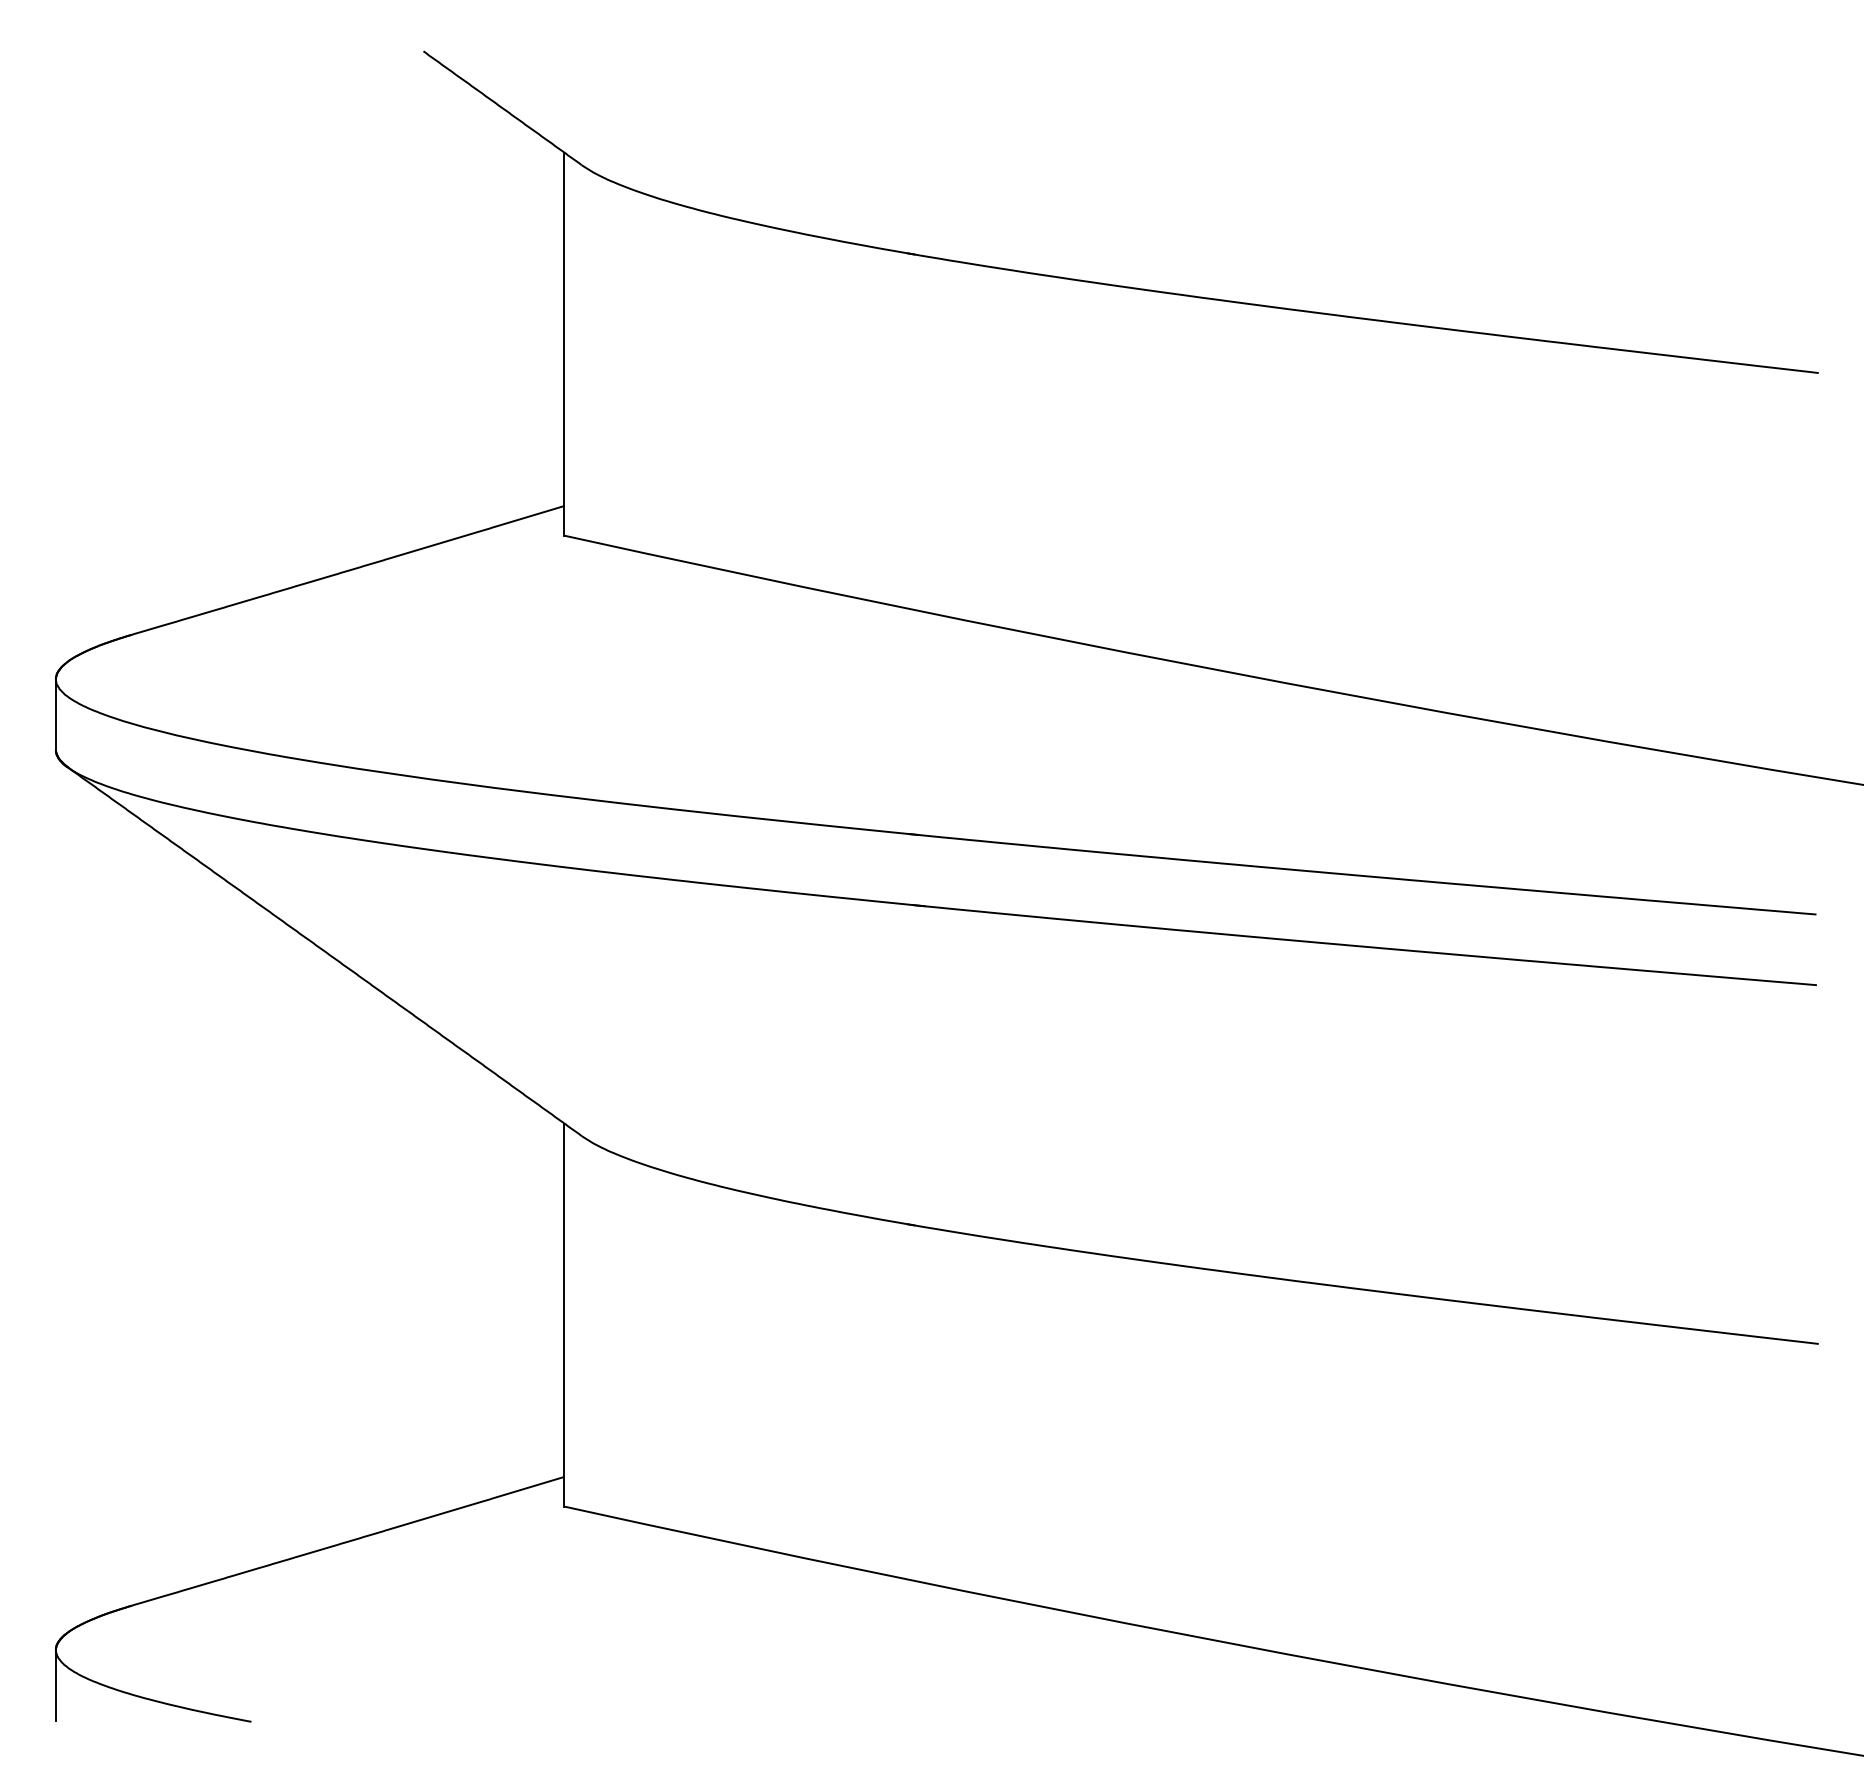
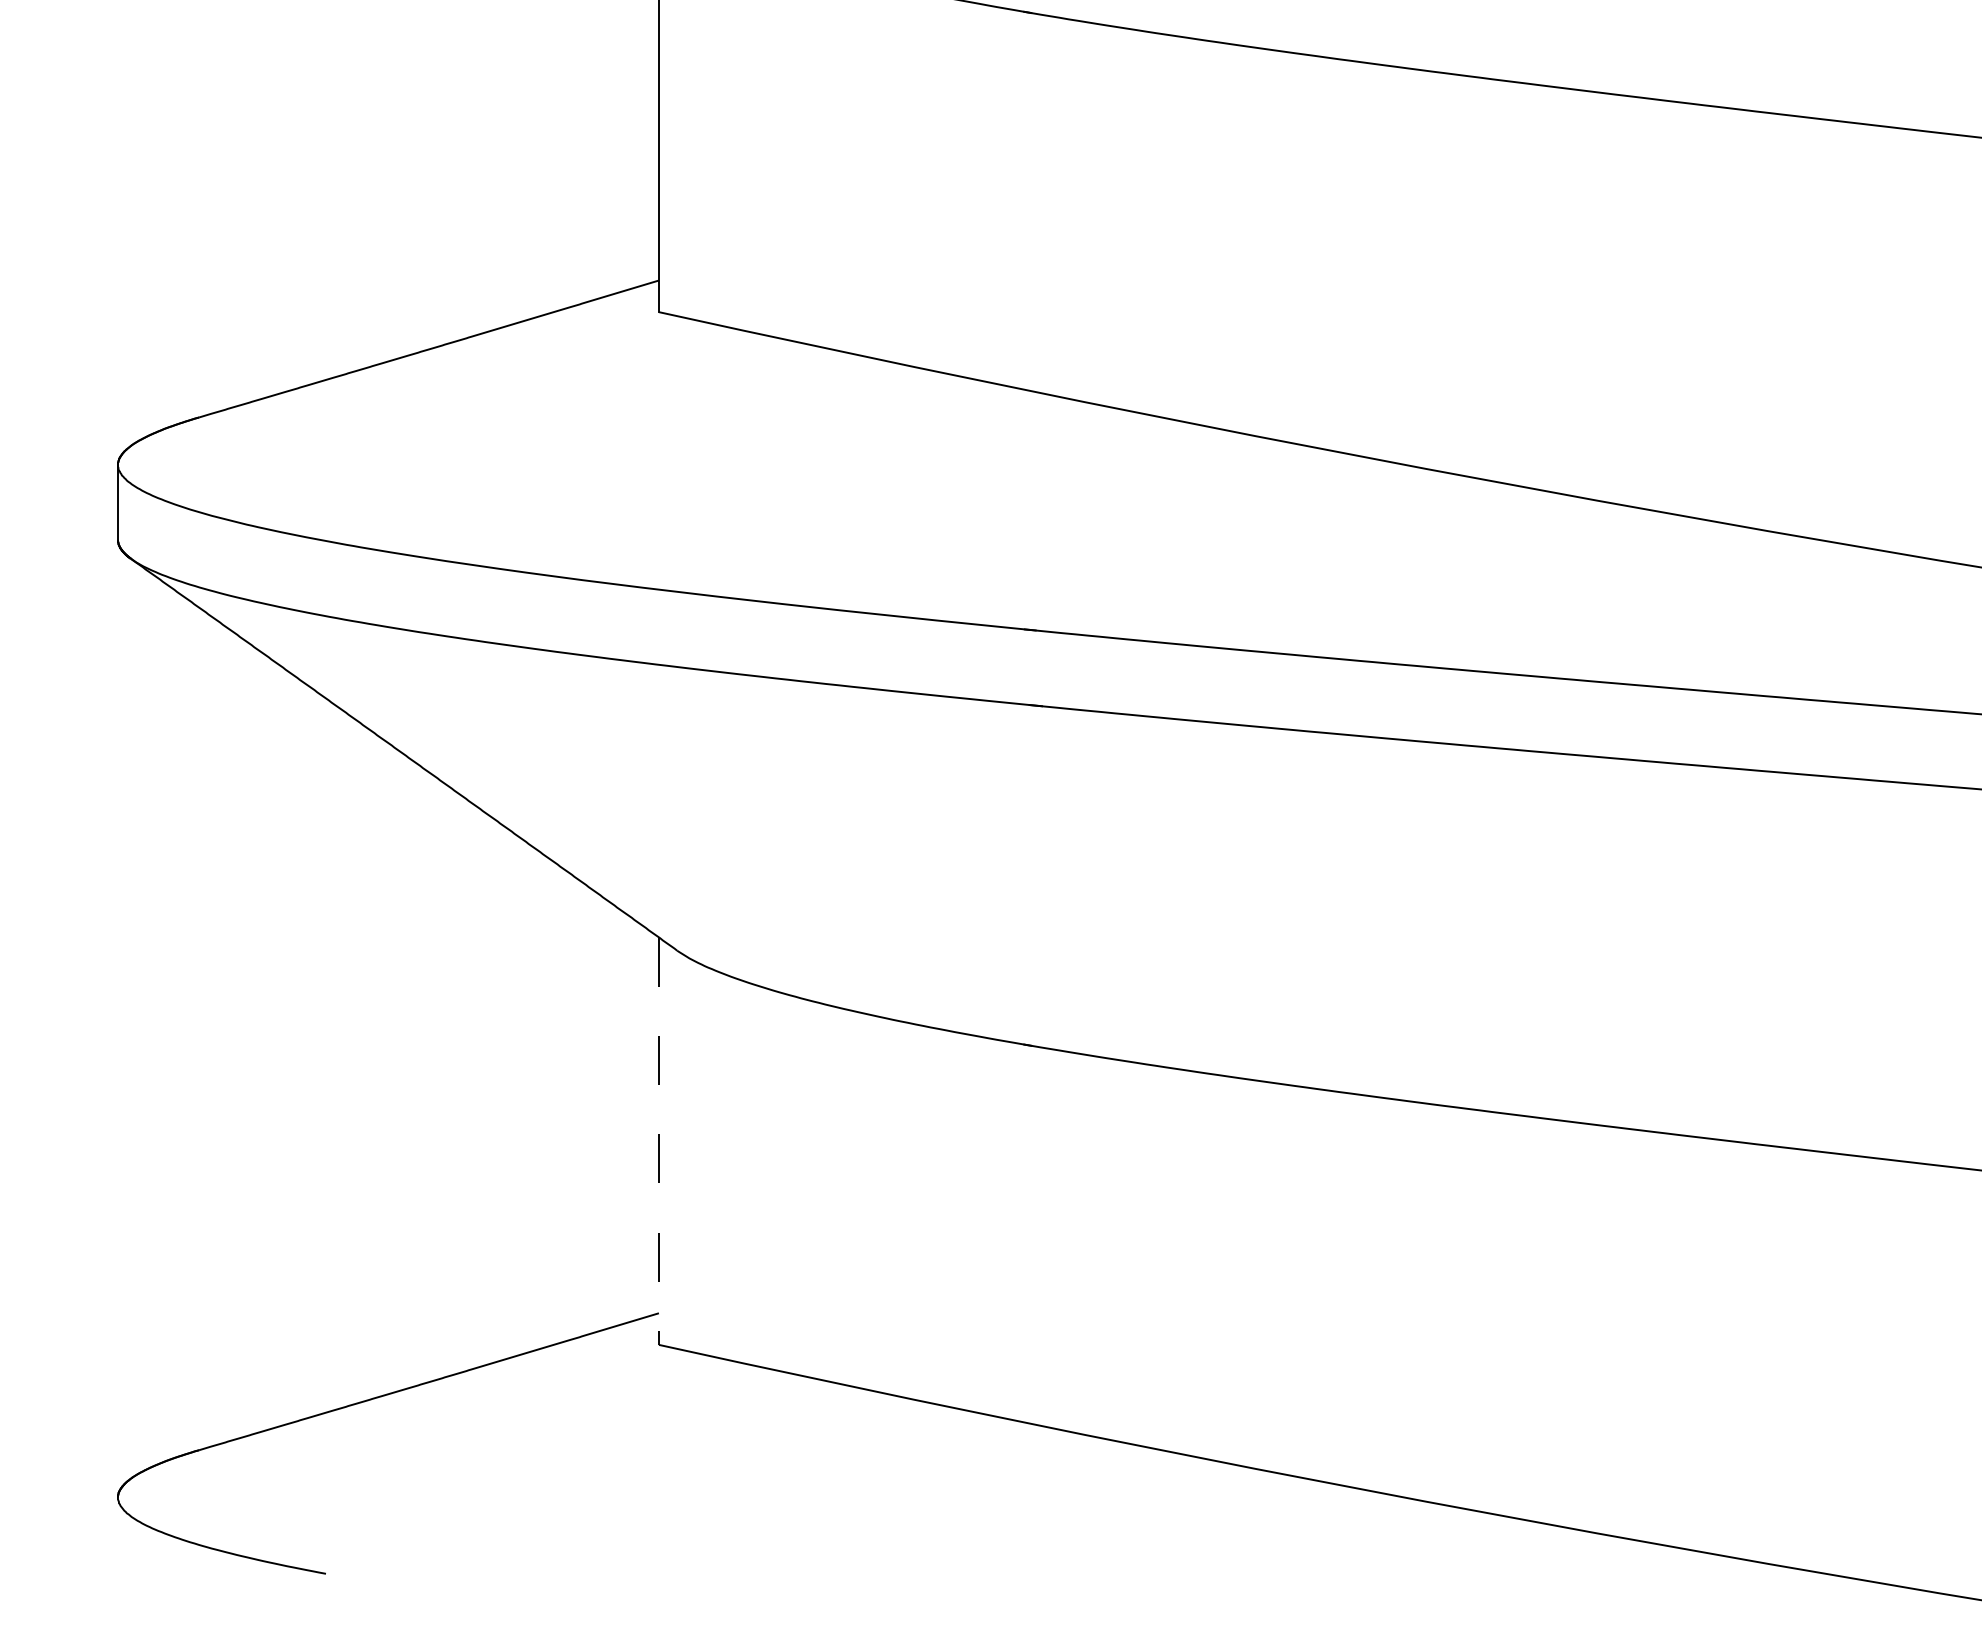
line: (564, 1315) -> (658, 1141), solid -> dashed
line: (55, 1685) -> (117, 1535), removed

